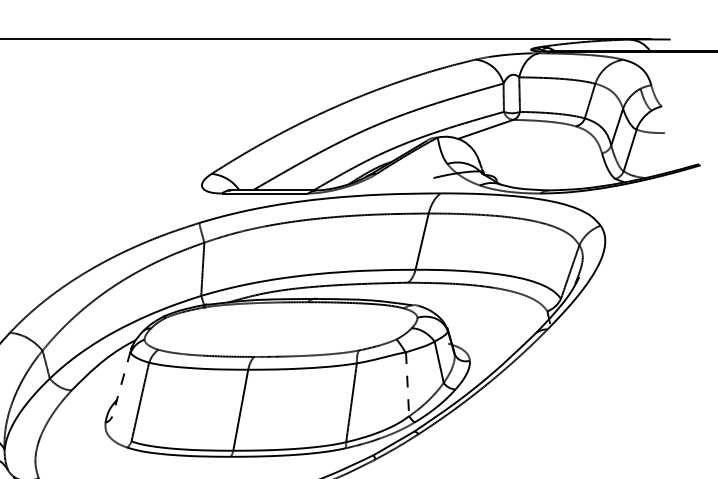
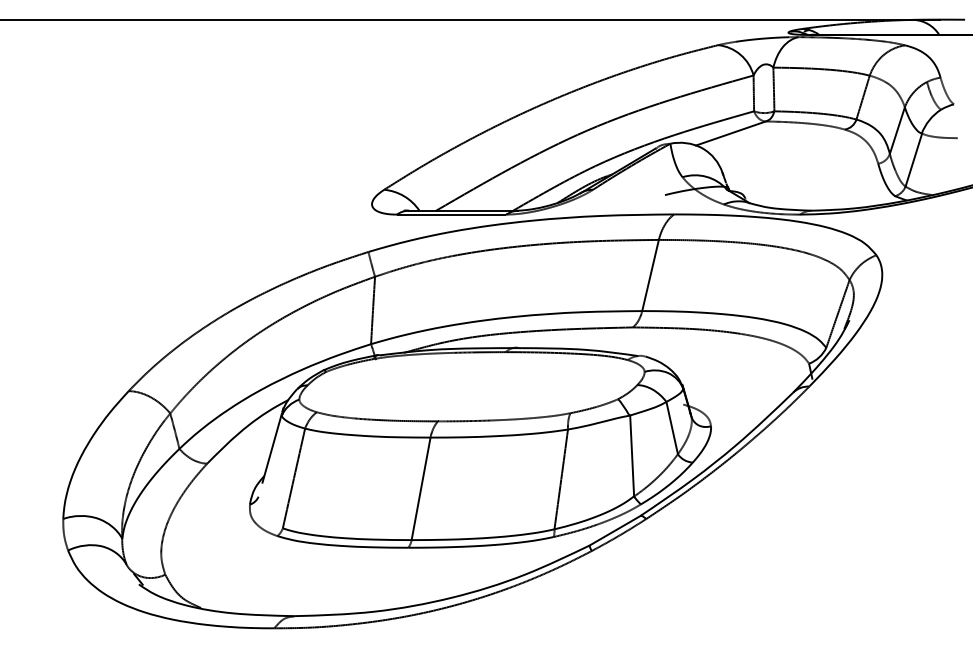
line: (123, 378) -> (272, 448), dashed -> solid
line: (407, 384) -> (632, 456), dashed -> solid

